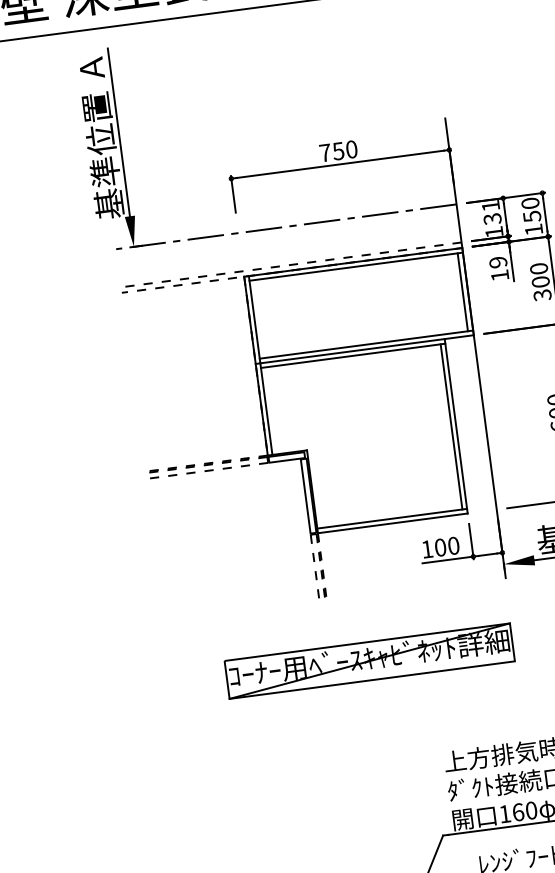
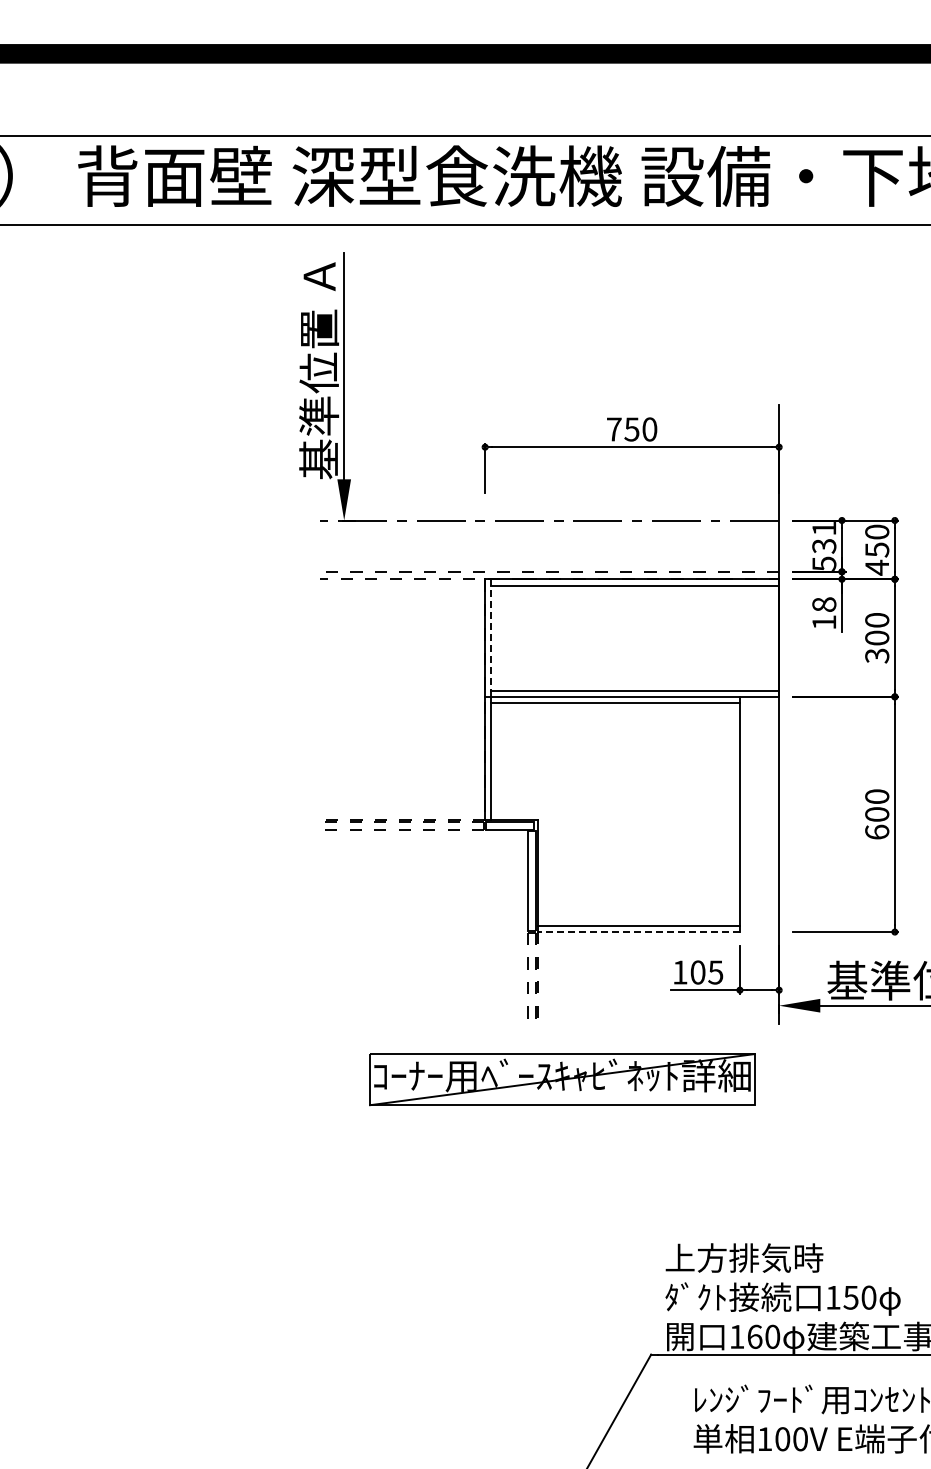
text: (533, 229) -> (876, 567), 150 -> 450
text: (494, 231) -> (824, 563), 131 -> 531
text: (498, 262) -> (824, 604), 19 -> 18
line: (463, 291) -> (772, 637), removed
line: (254, 320) -> (491, 638), solid -> dashed
line: (451, 426) -> (733, 814), removed
line: (393, 523) -> (639, 932), solid -> dashed
text: (453, 545) -> (715, 972), 100 -> 105
part: (369, 661) -> (562, 1079), moved

